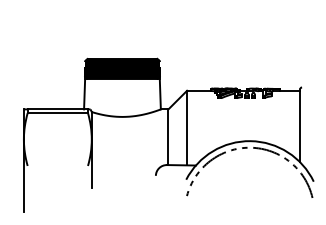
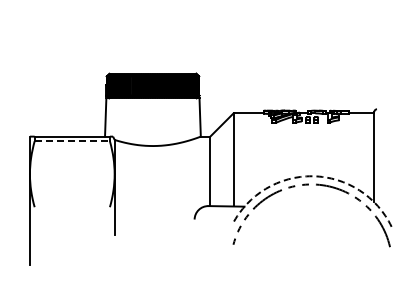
line: (58, 113) -> (72, 141), solid -> dashed
arc: (250, 141) -> (312, 176), solid -> dashed

